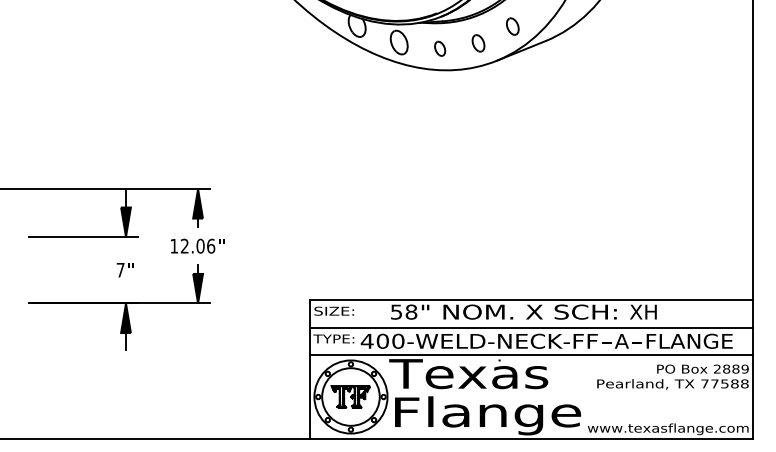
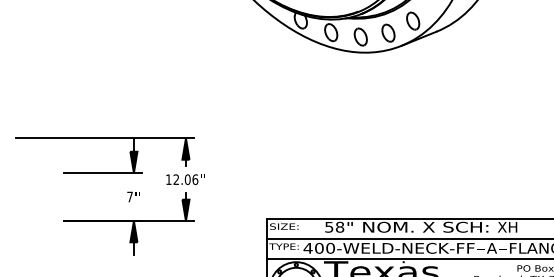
part: (512, 26) -> (413, 21), size x1.43
part: (478, 43) -> (388, 33), size x1.43
part: (439, 48) -> (360, 36), size x1.67

